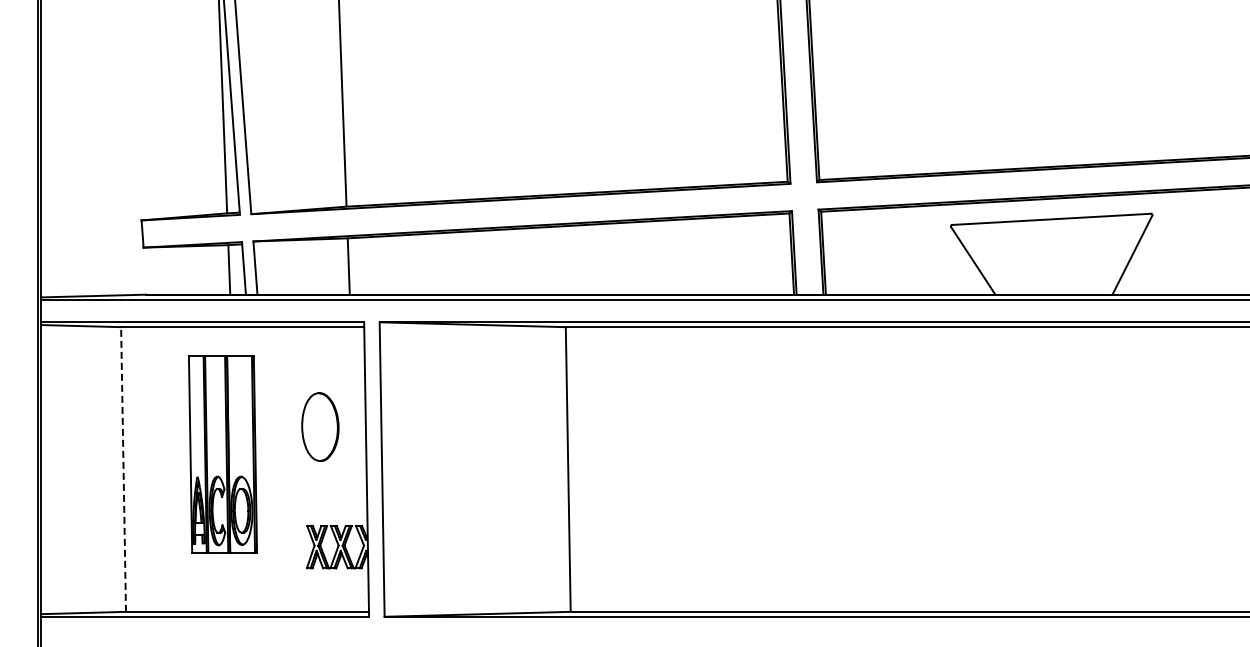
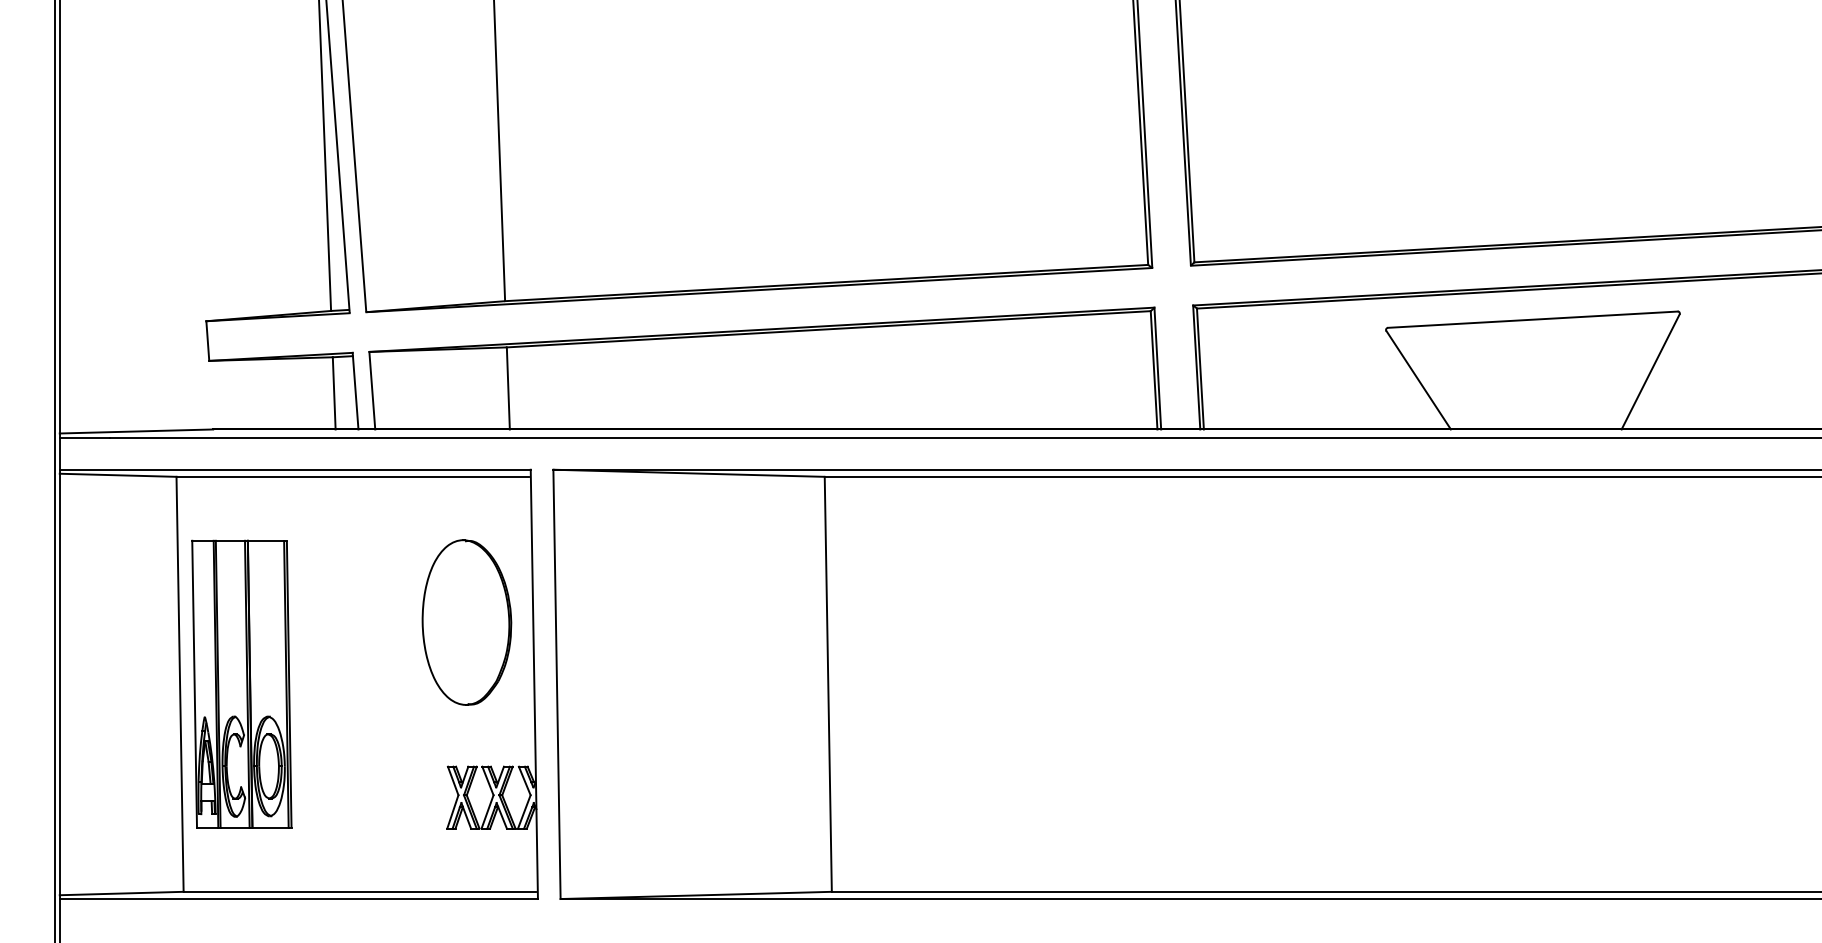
part: (320, 426) -> (467, 621), size x1.67
part: (222, 454) -> (241, 684), moved
line: (123, 469) -> (179, 684), dashed -> solid

